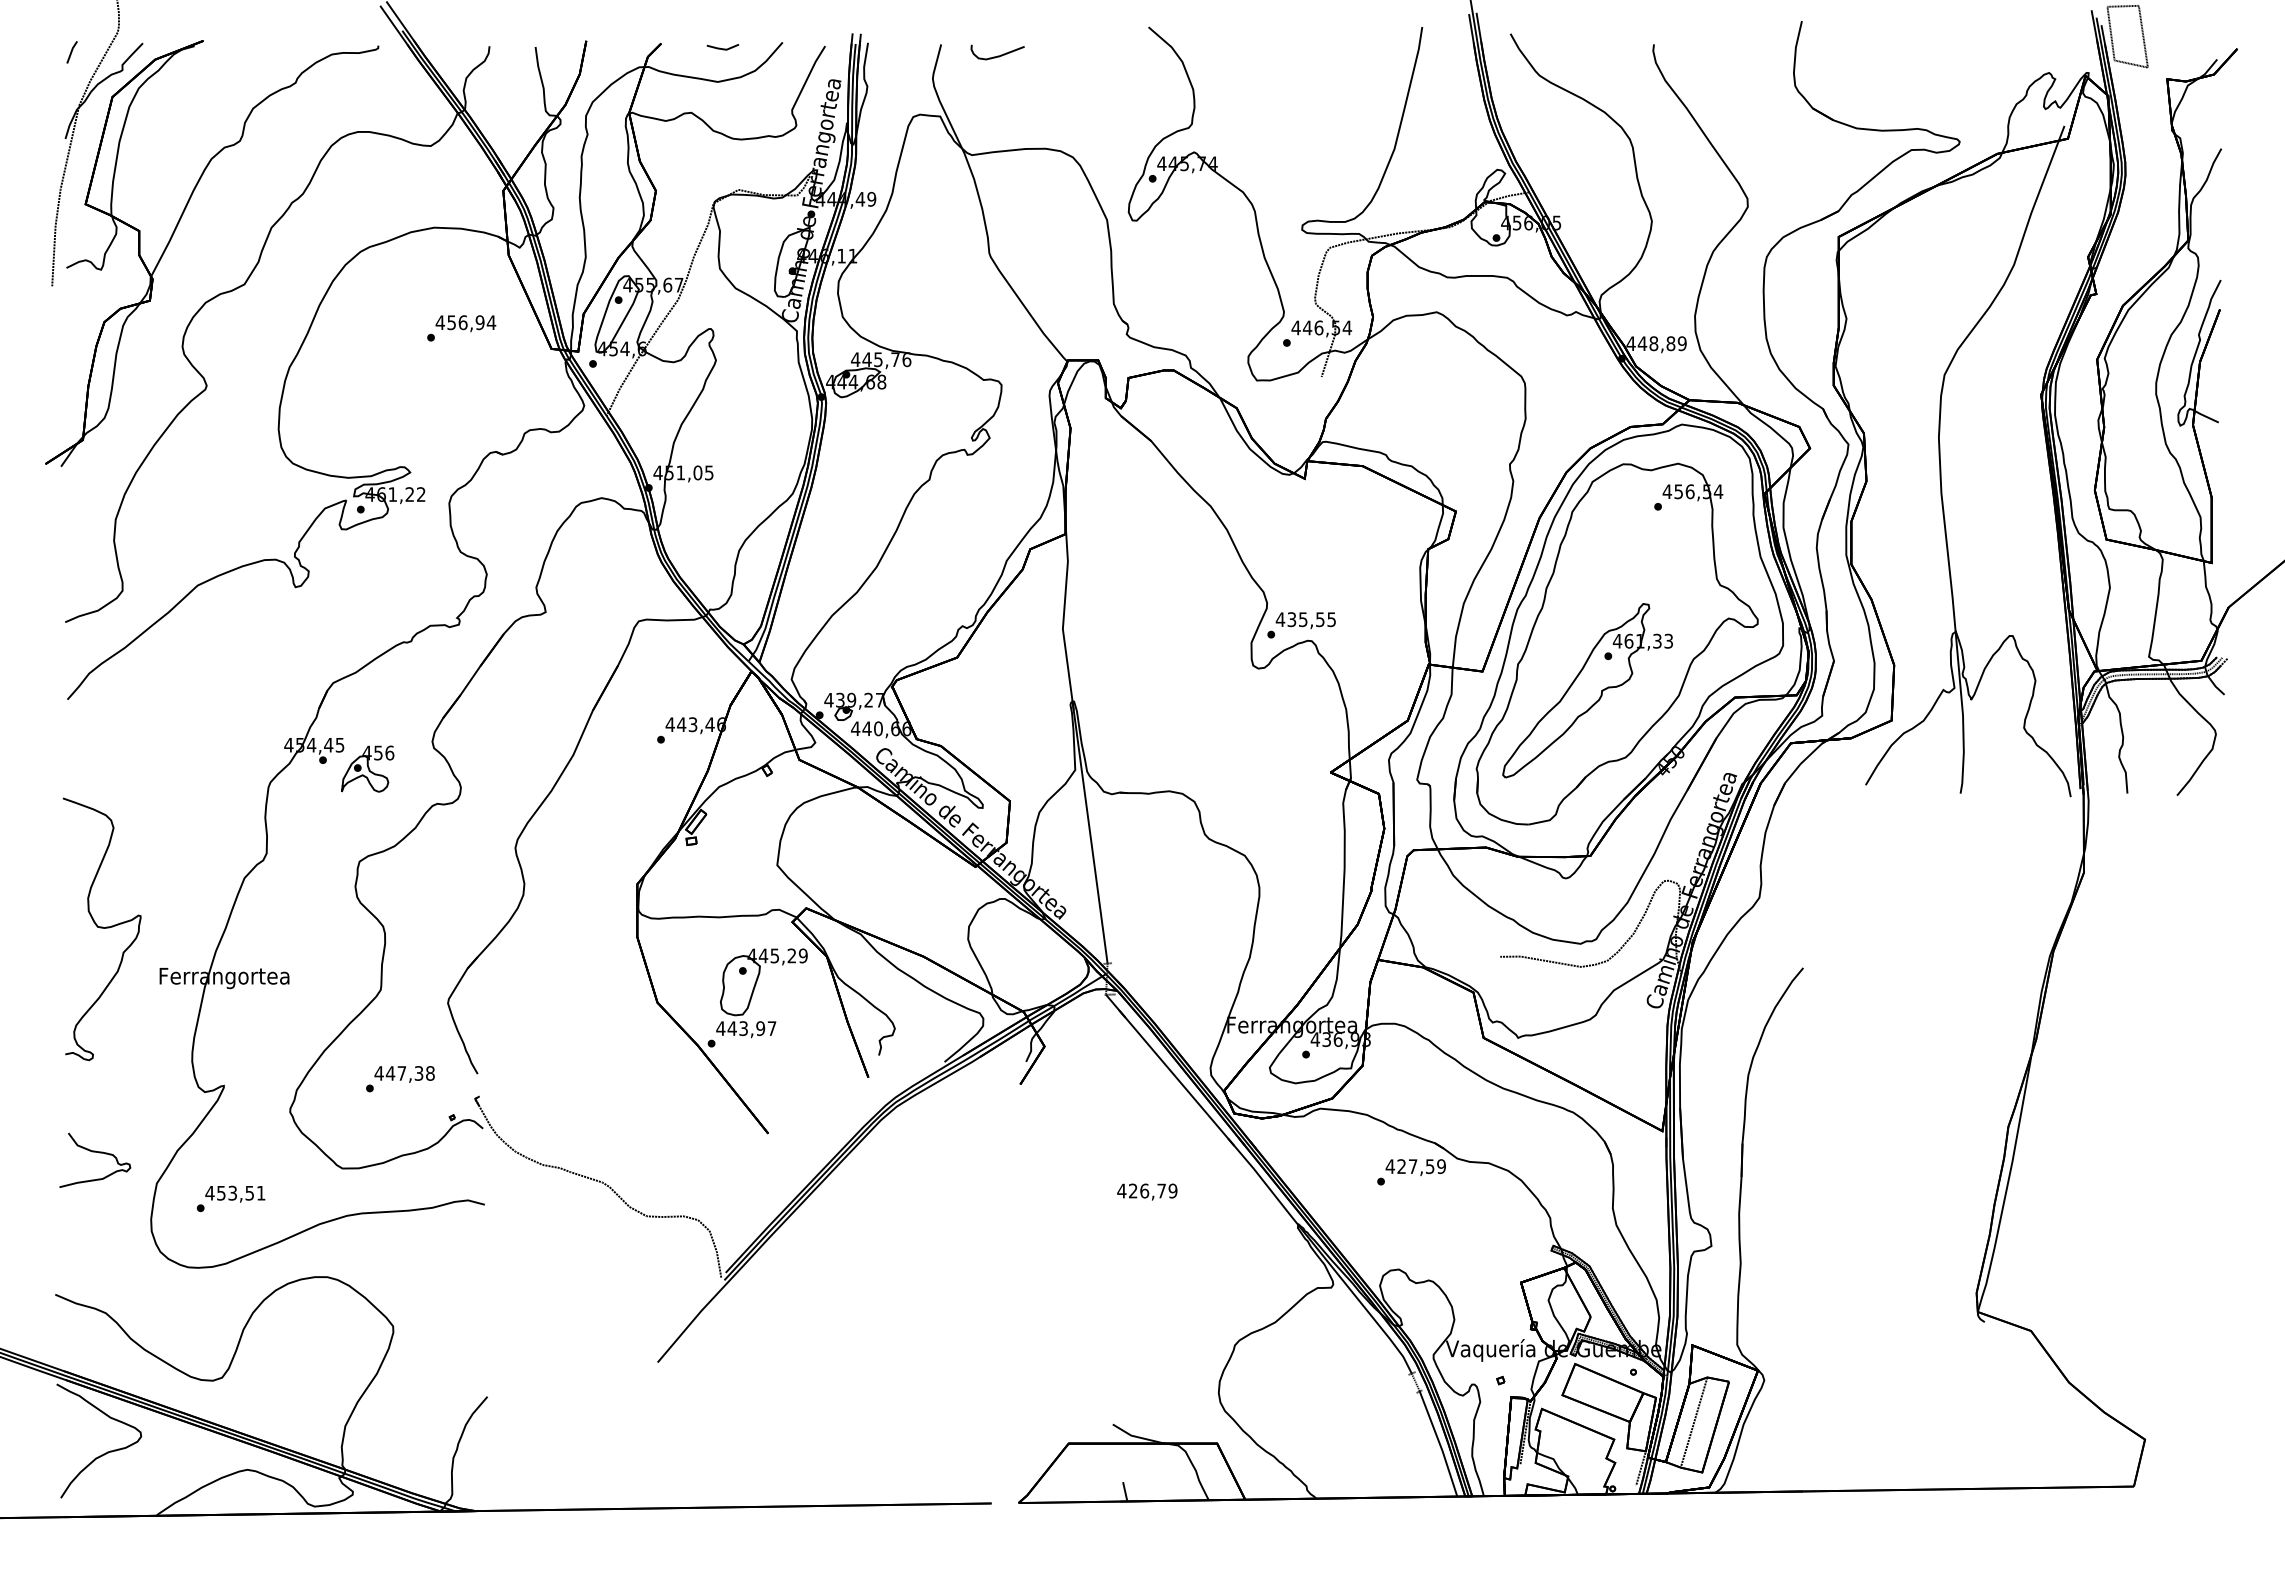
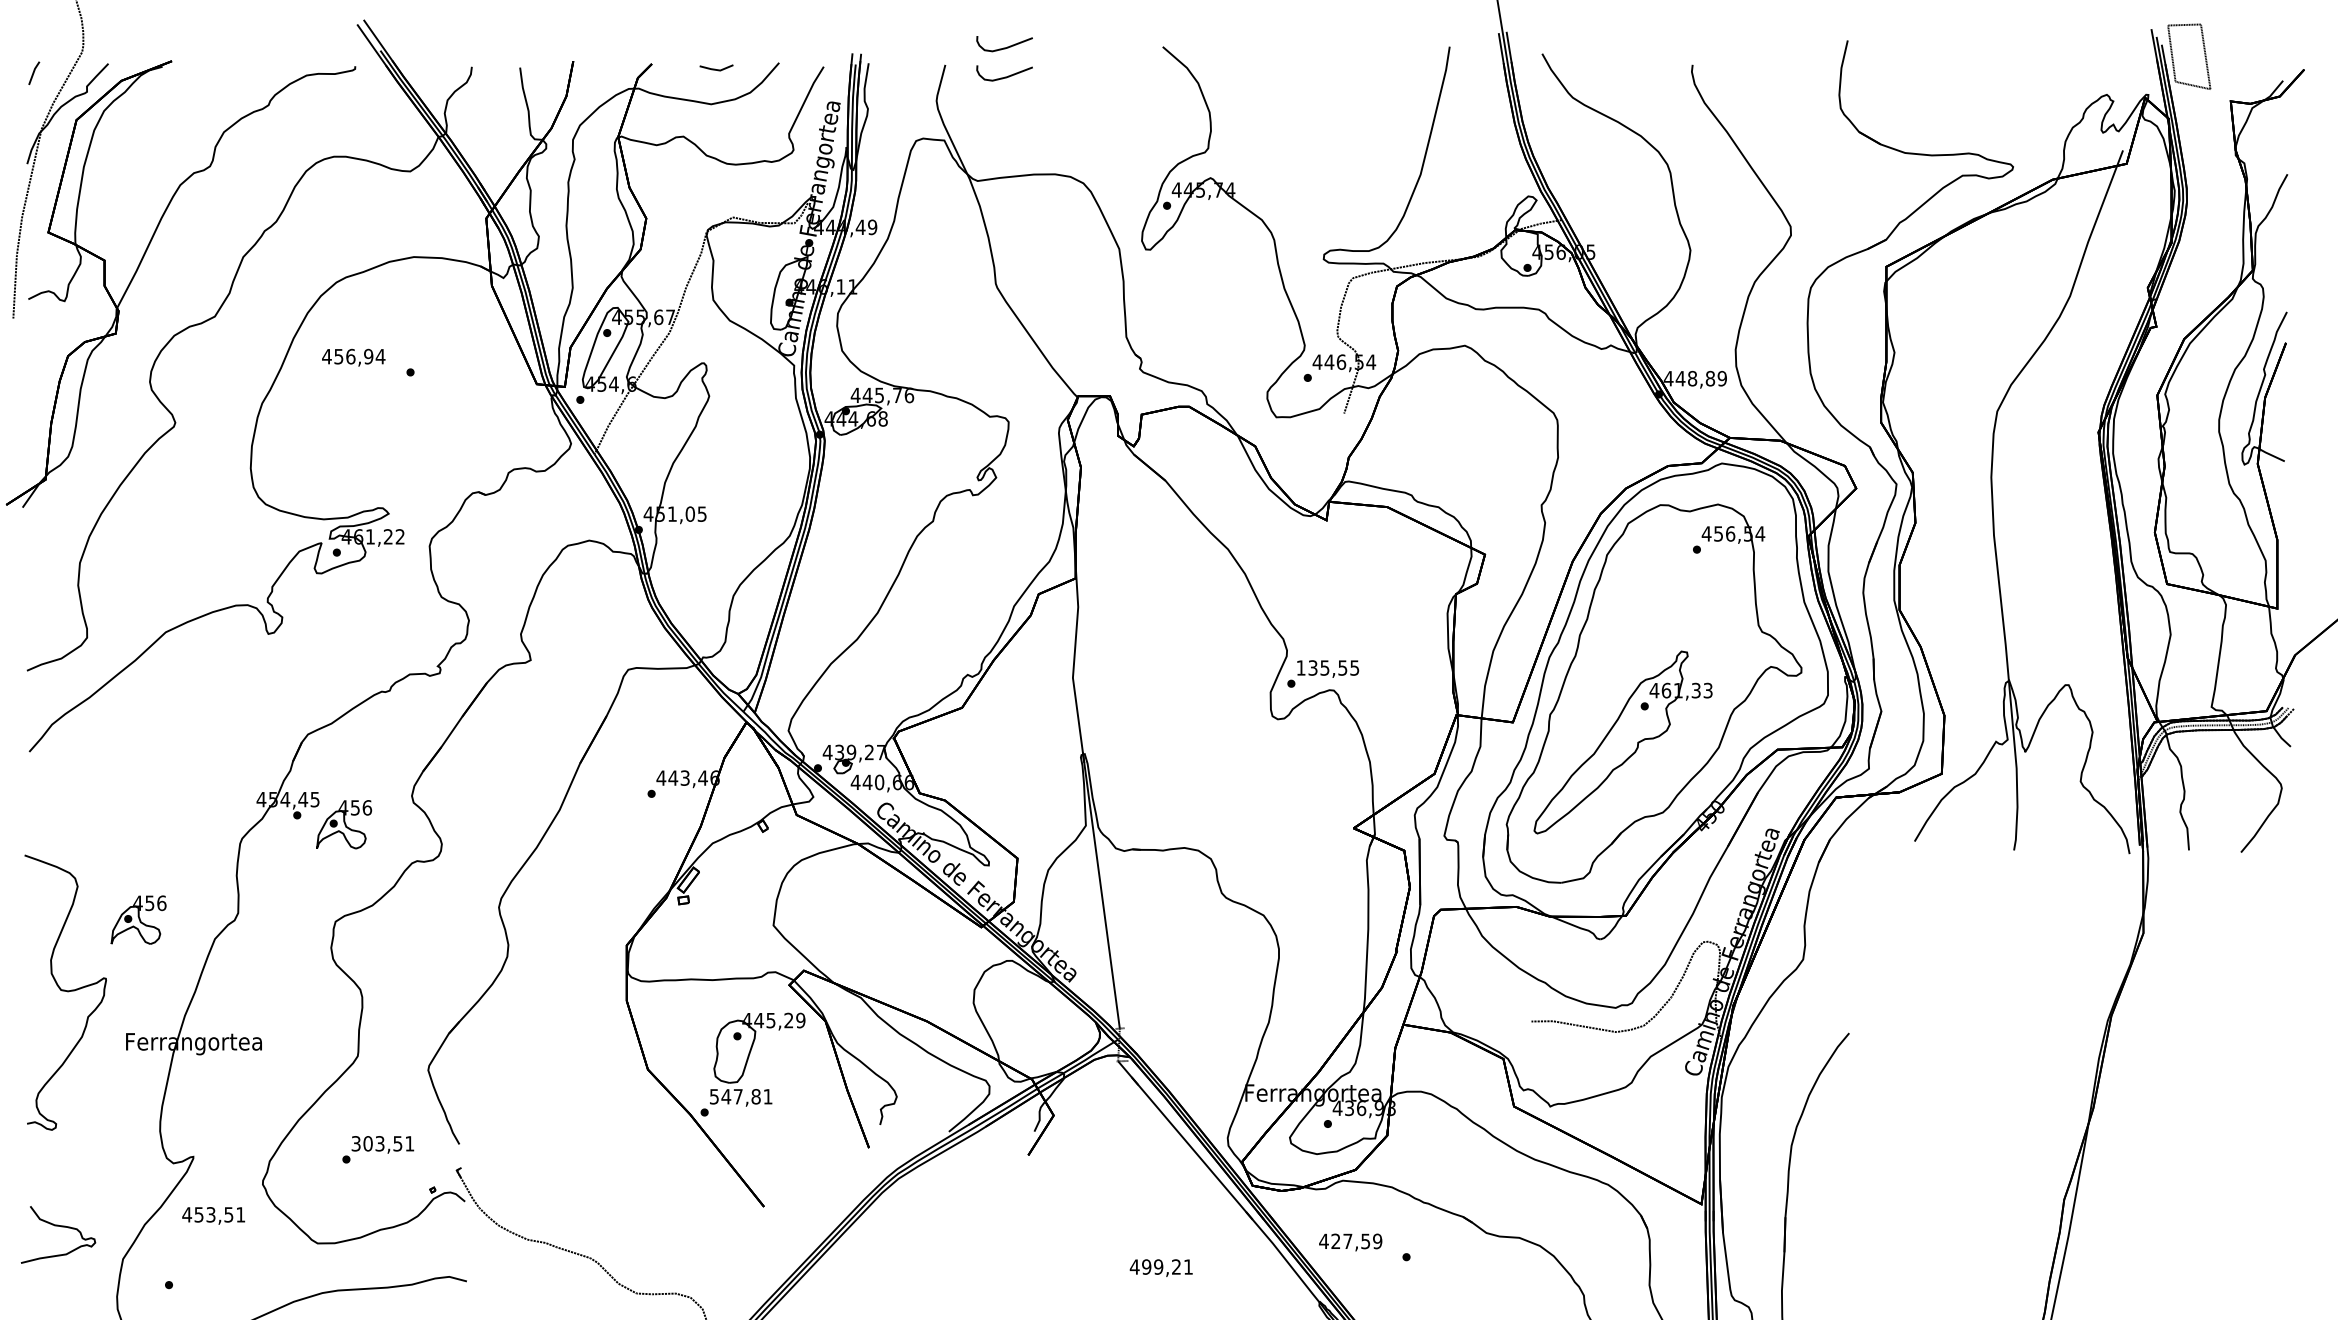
curve: (997, 27) -> (1004, 47), added
text: (465, 323) -> (353, 357), moved
text: (1280, 619) -> (1301, 667), 435,55 -> 135,55
part: (171, 859) -> (138, 919), added
text: (746, 1028) -> (741, 1096), 443,97 -> 547,81
text: (404, 1073) -> (382, 1143), 447,38 -> 303,51
text: (1415, 1167) -> (1350, 1242), moved
text: (1152, 1190) -> (1166, 1266), 426,79 -> 499,21
text: (235, 1193) -> (213, 1215), moved

